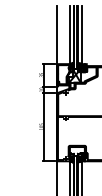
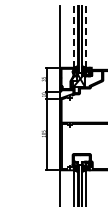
line: (69, 35) -> (73, 37), solid -> dashed
line: (81, 35) -> (86, 37), solid -> dashed

